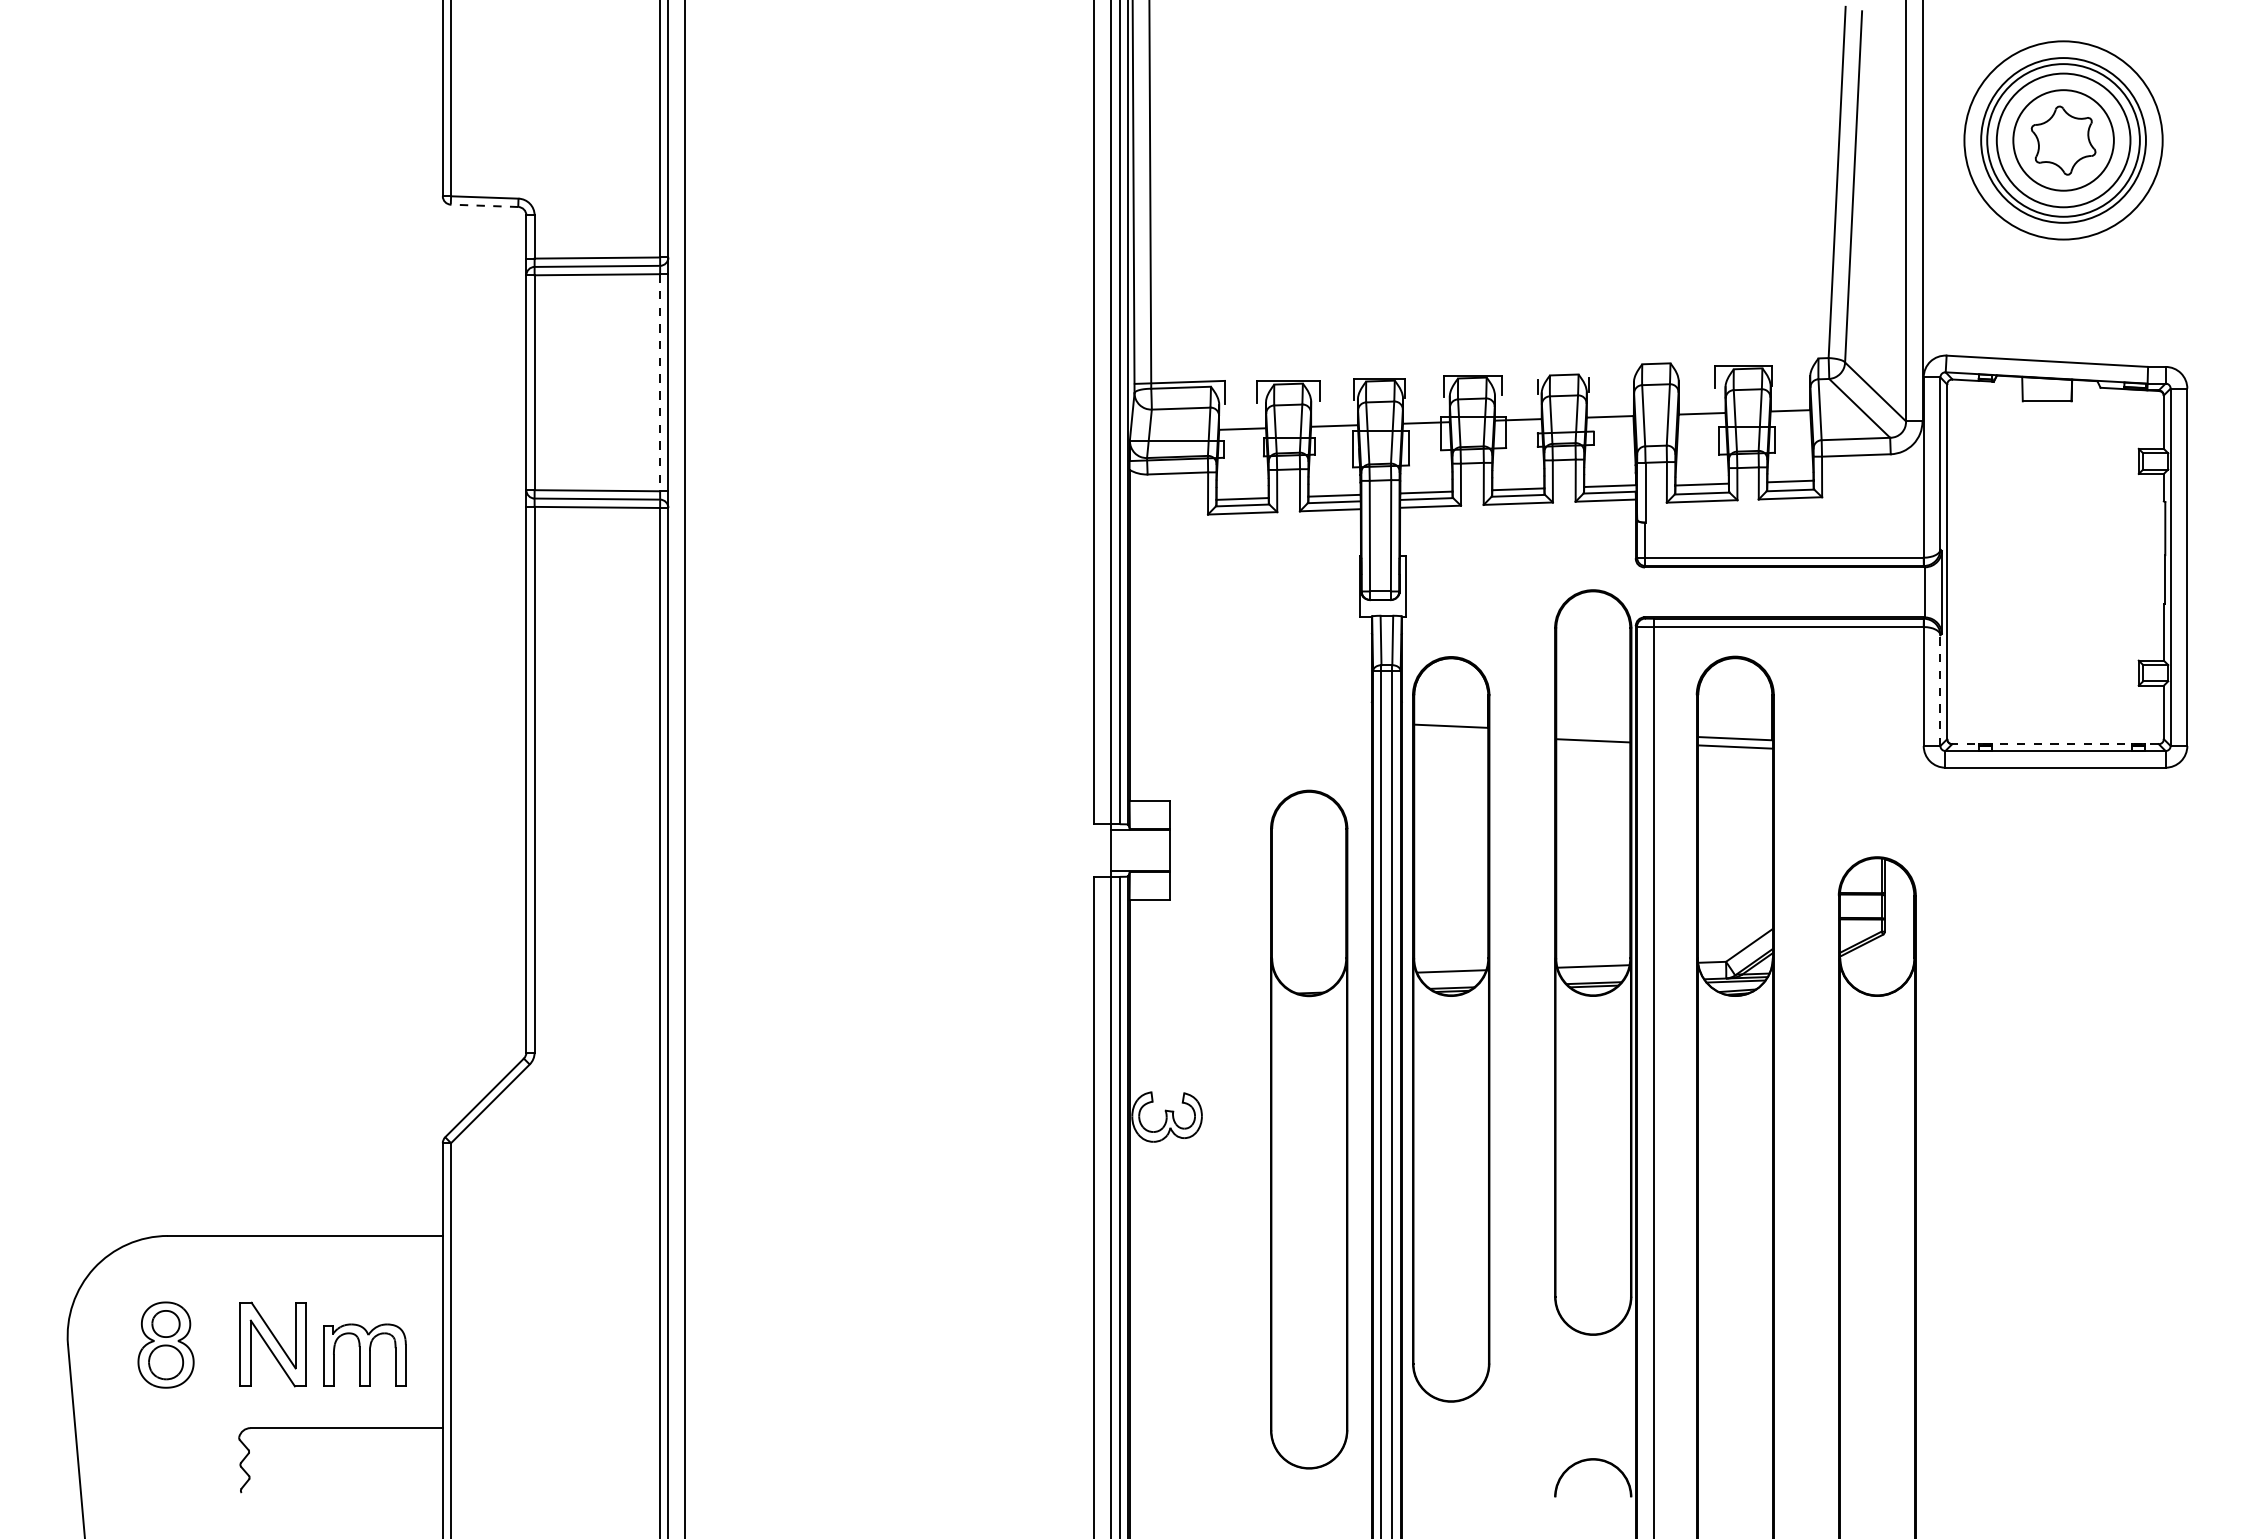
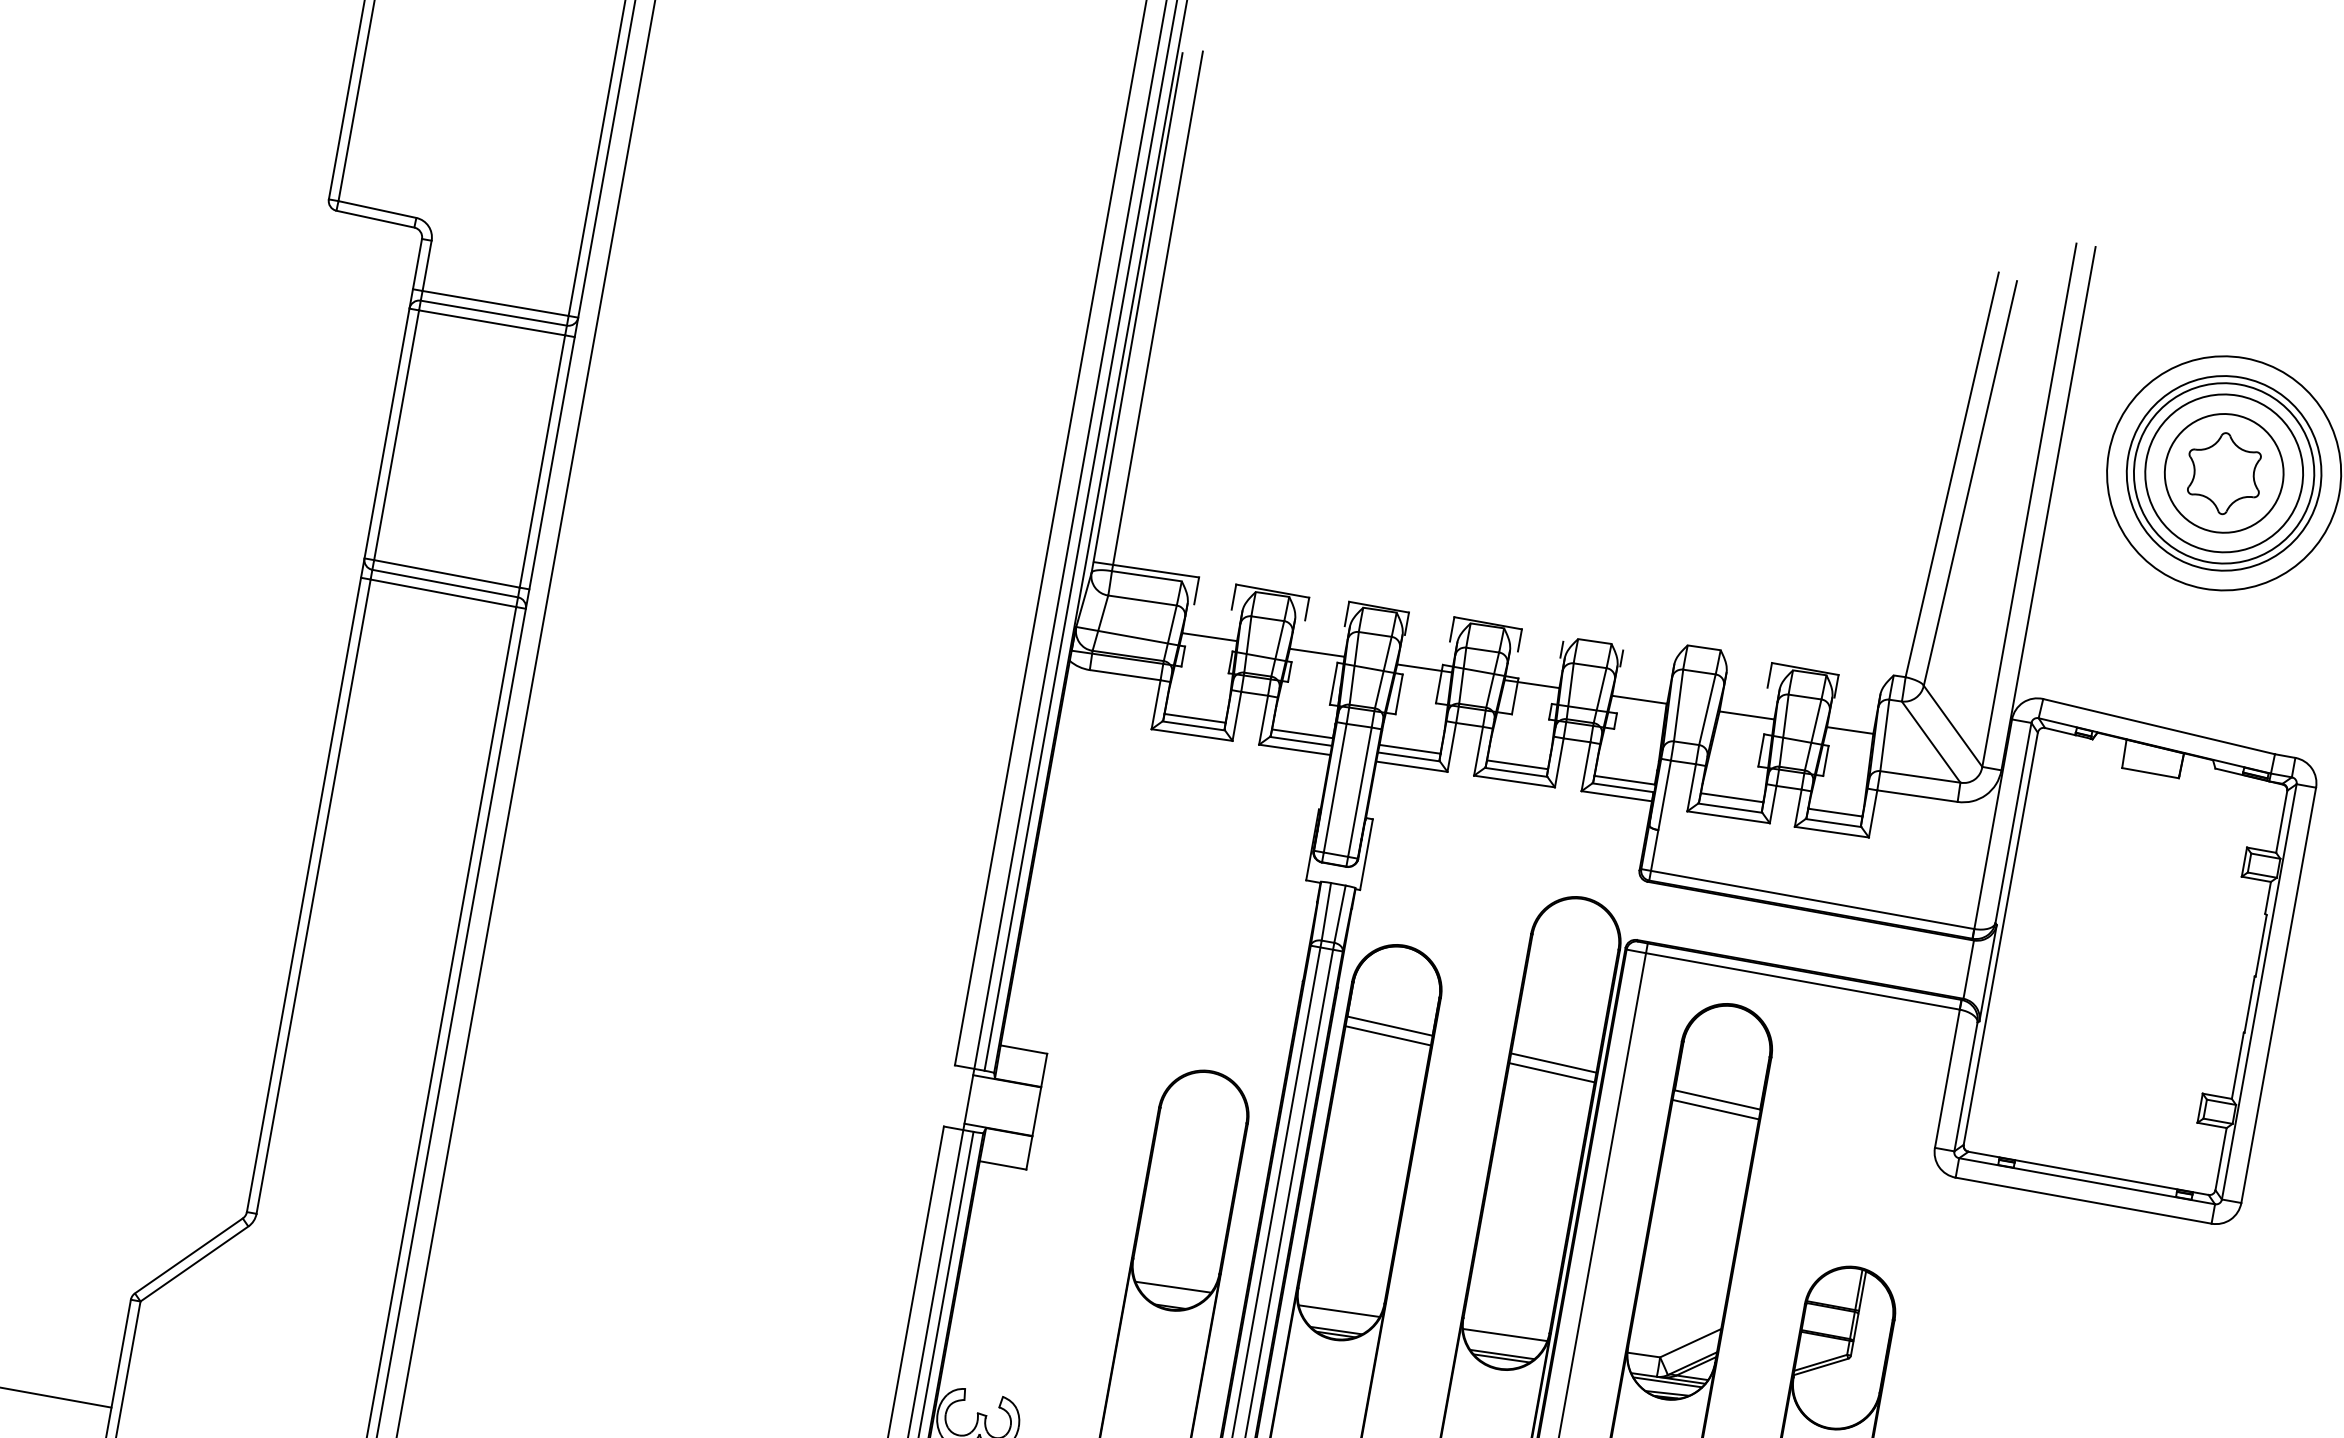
line: (484, 205) -> (375, 218), dashed -> solid
line: (660, 382) -> (542, 461), dashed -> solid
line: (1940, 690) -> (1966, 1086), dashed -> solid
line: (1593, 732) -> (1554, 1063), added
line: (1451, 734) -> (1388, 1035), added
line: (2055, 744) -> (2088, 1173), dashed -> solid
line: (1309, 976) -> (1172, 1287), added

